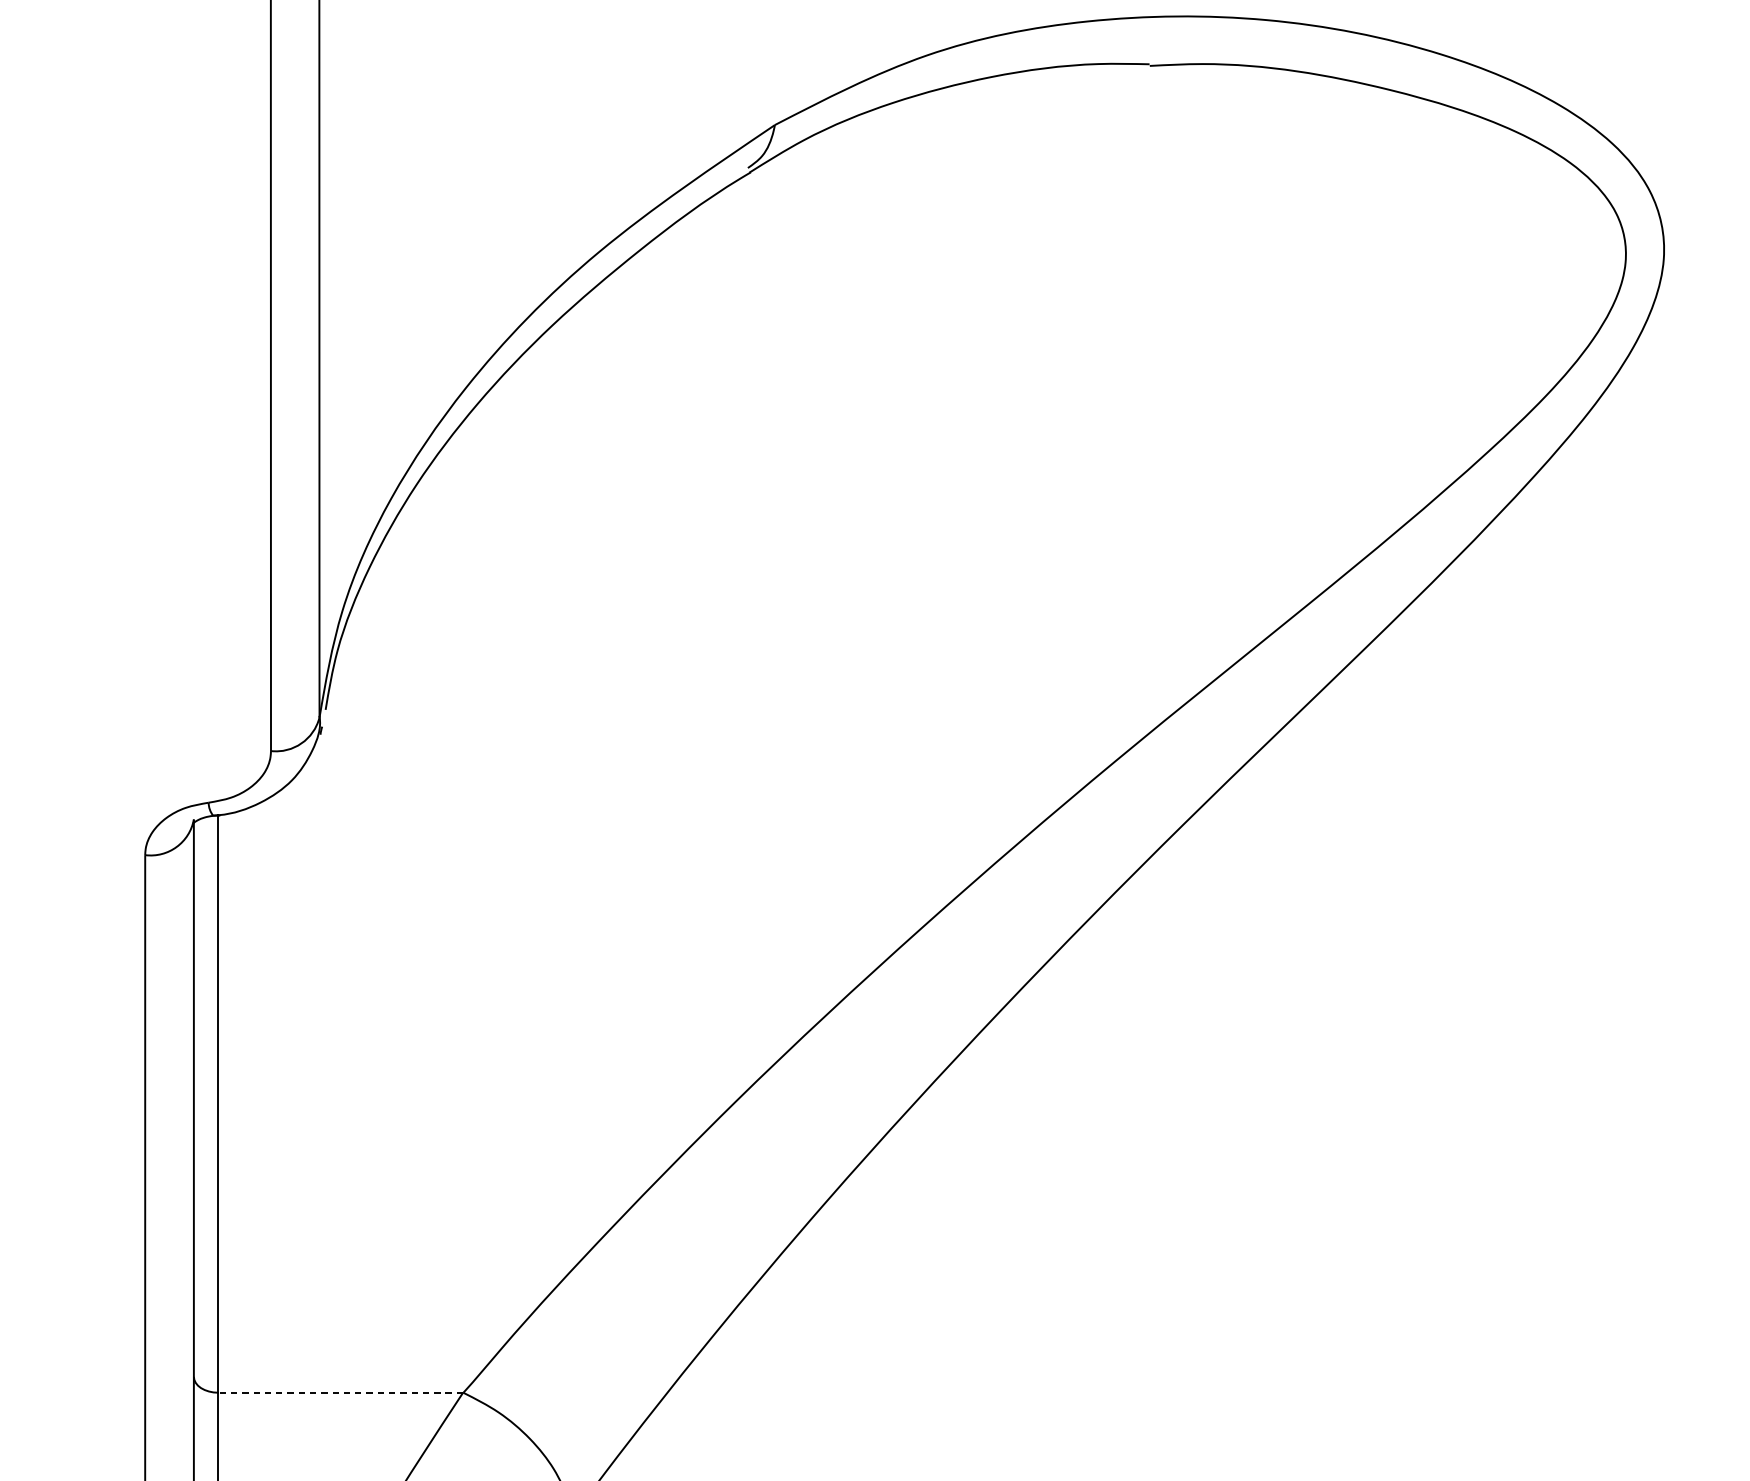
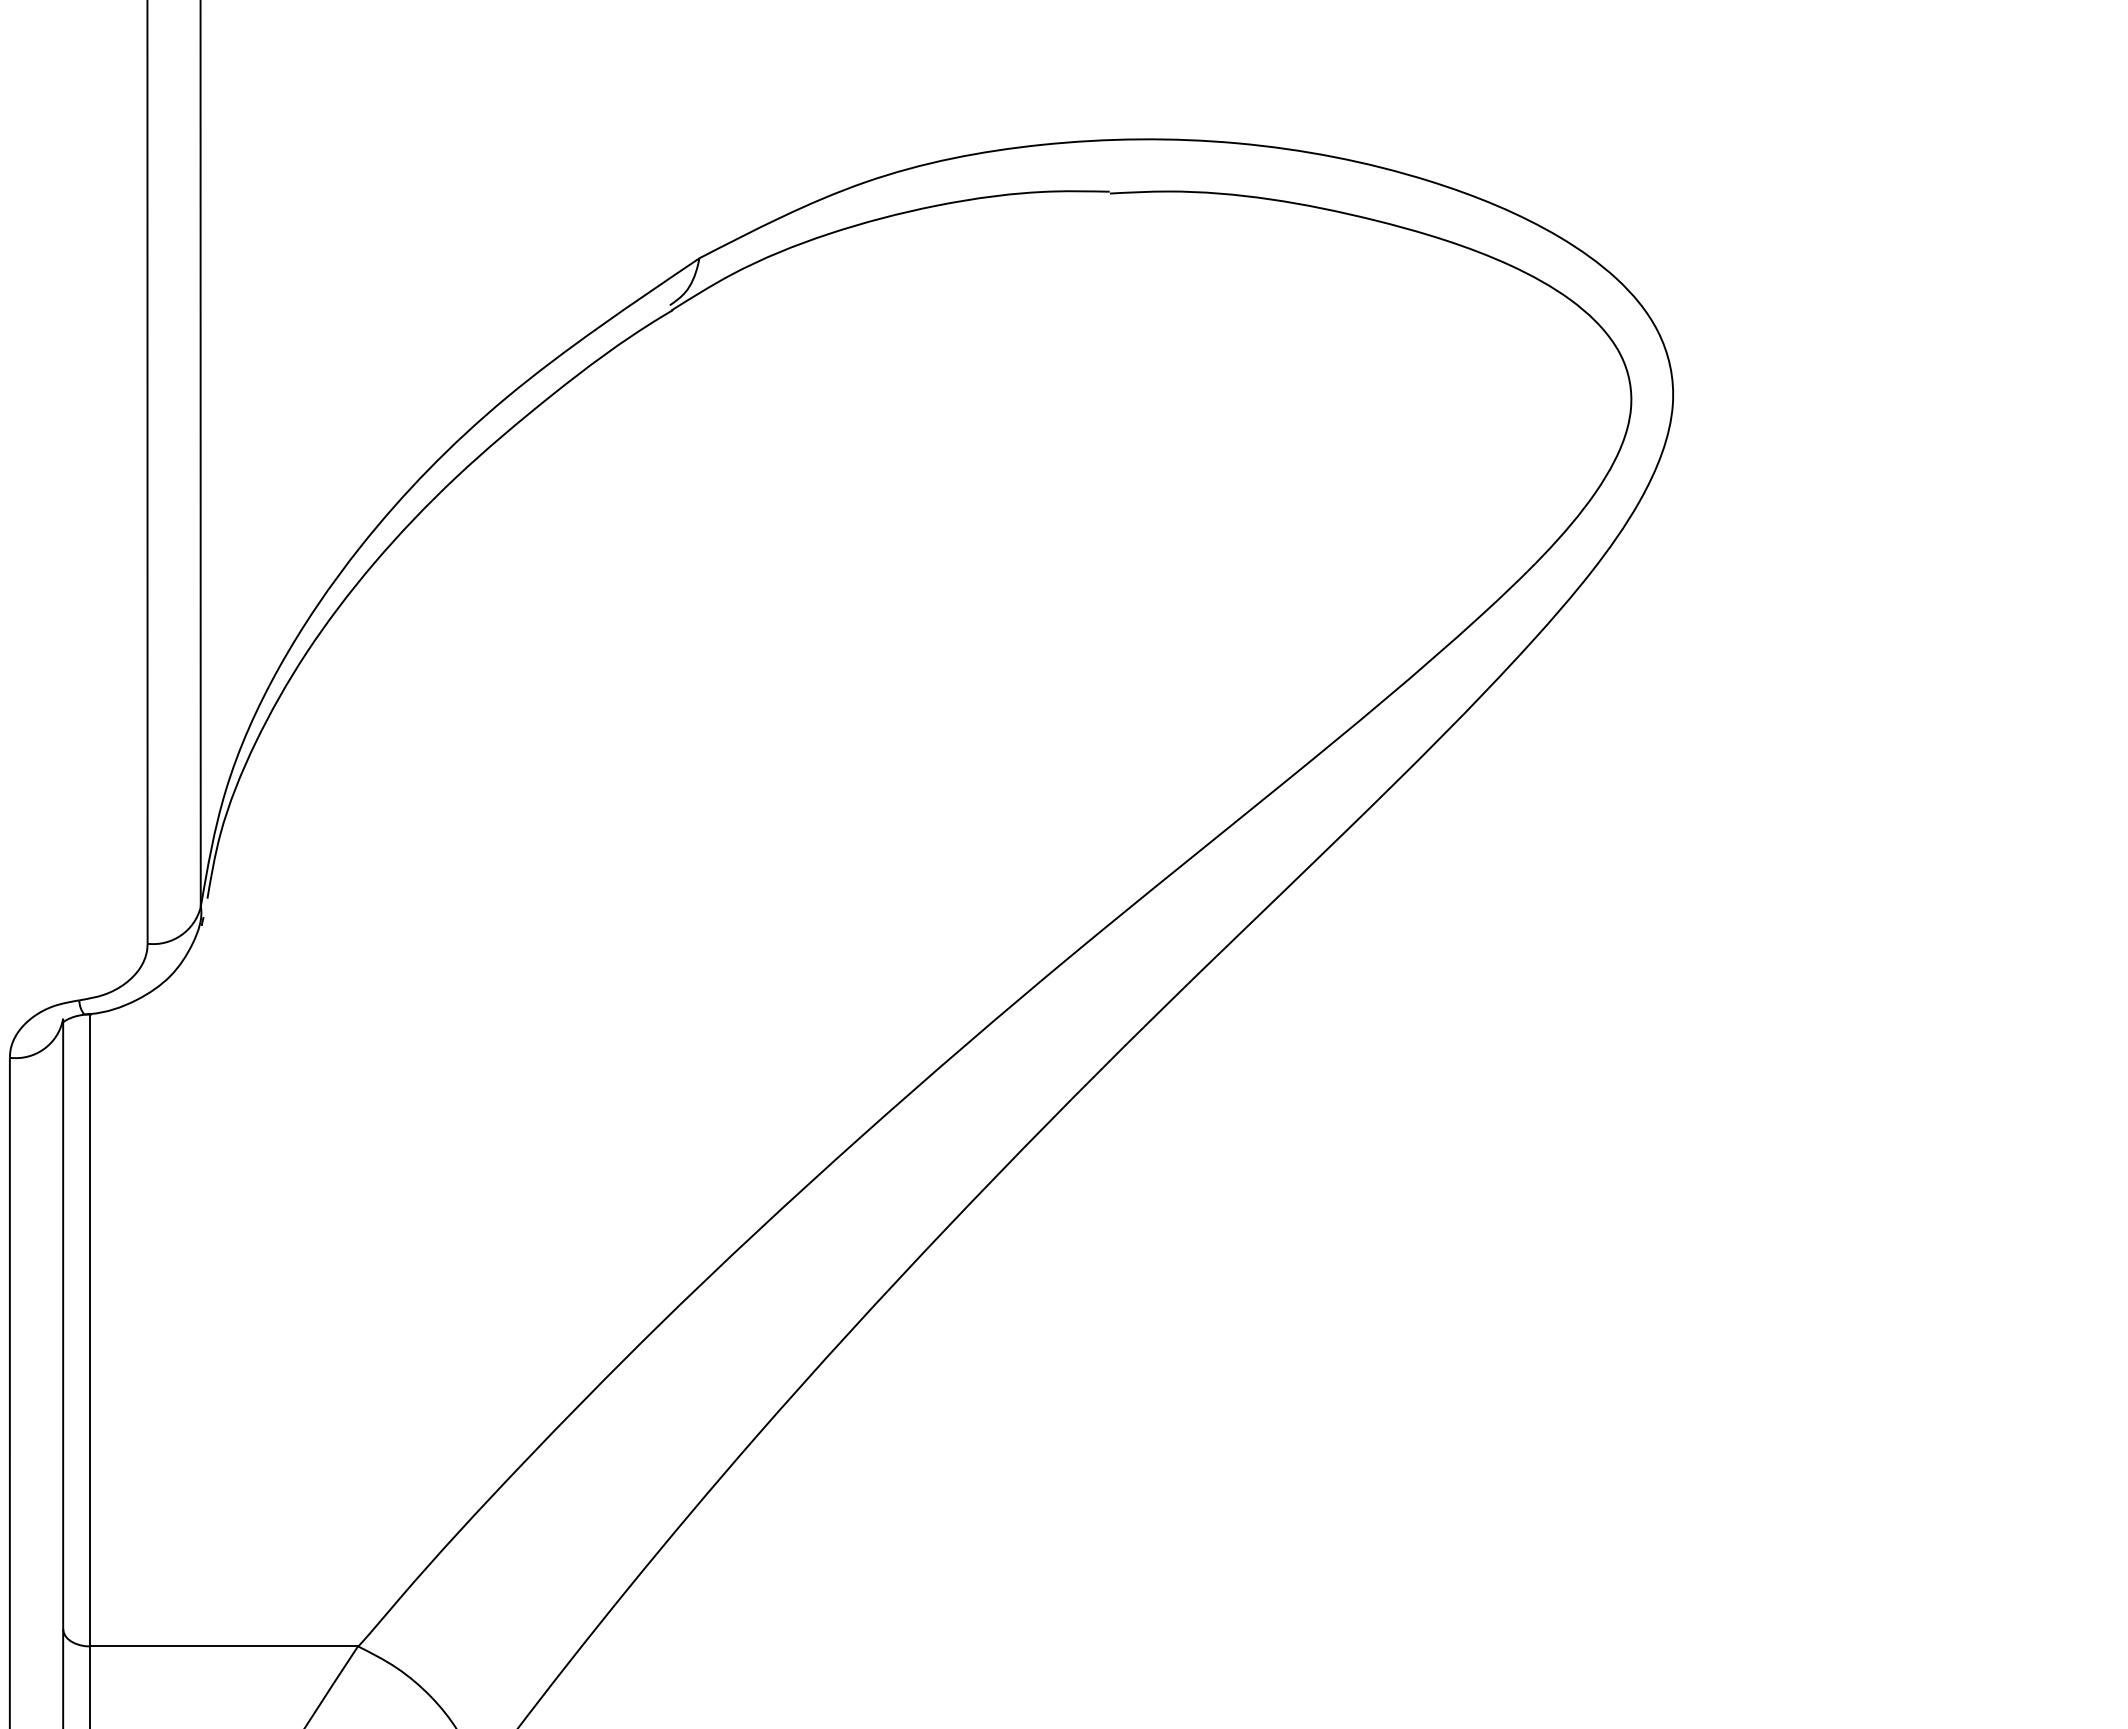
line: (340, 1392) -> (223, 1646), dashed -> solid

